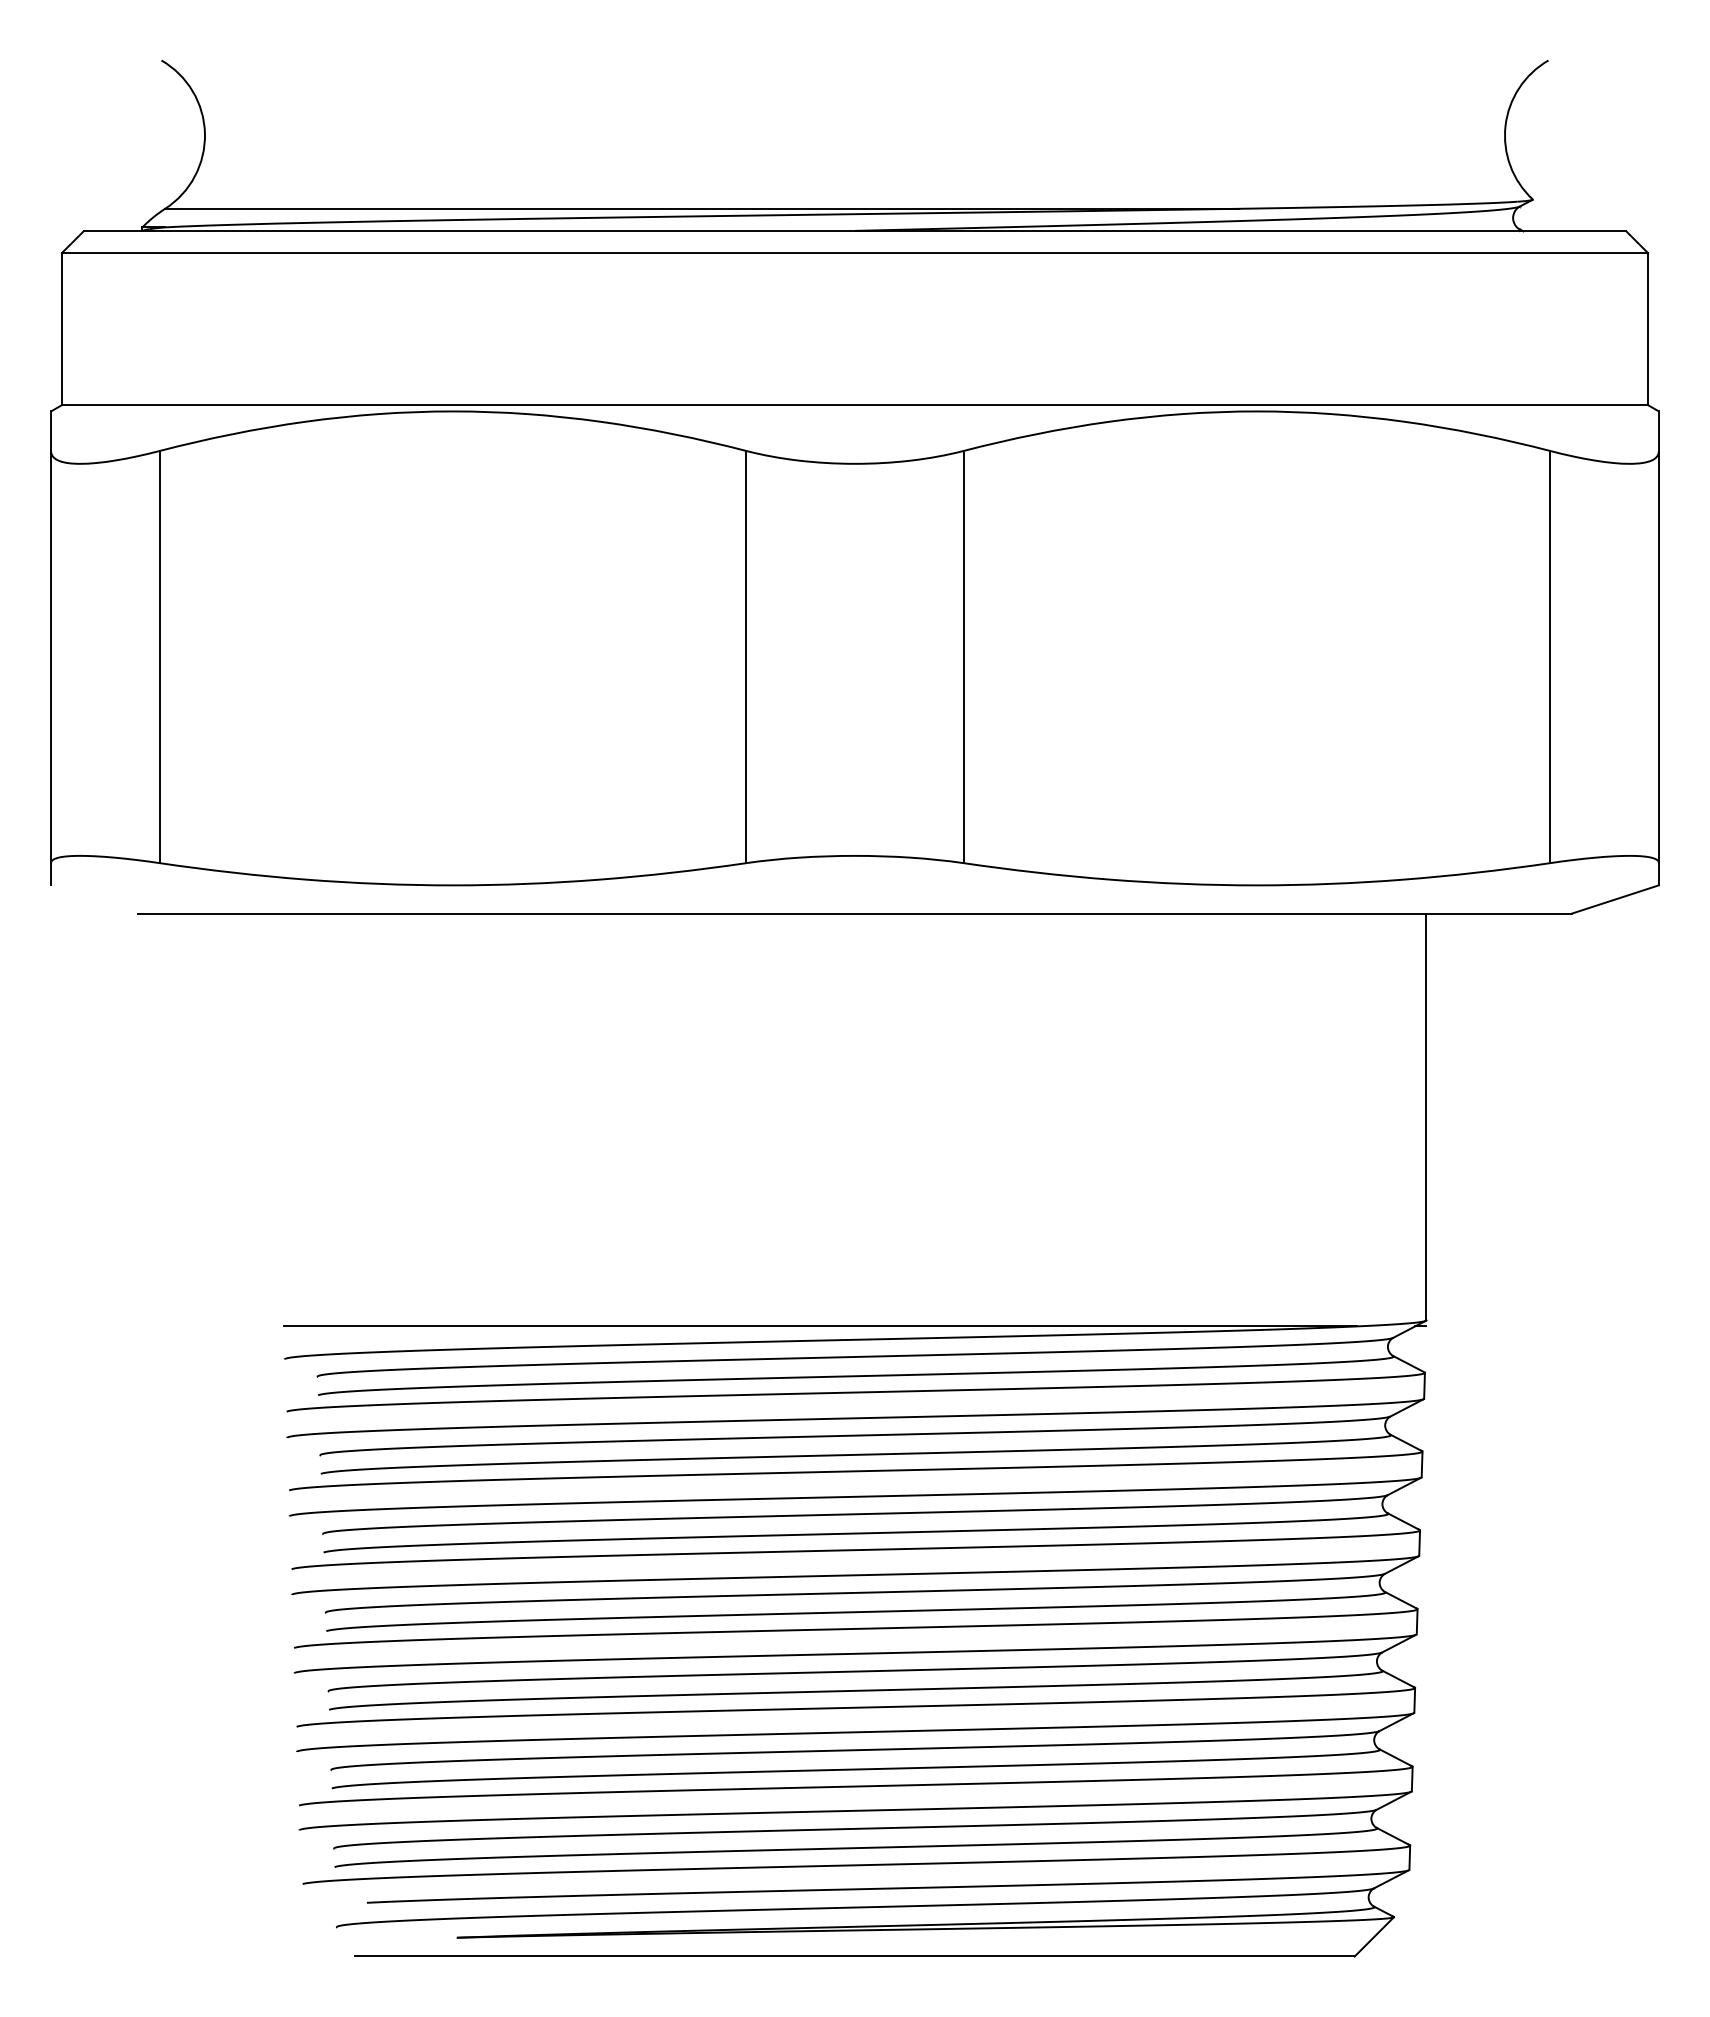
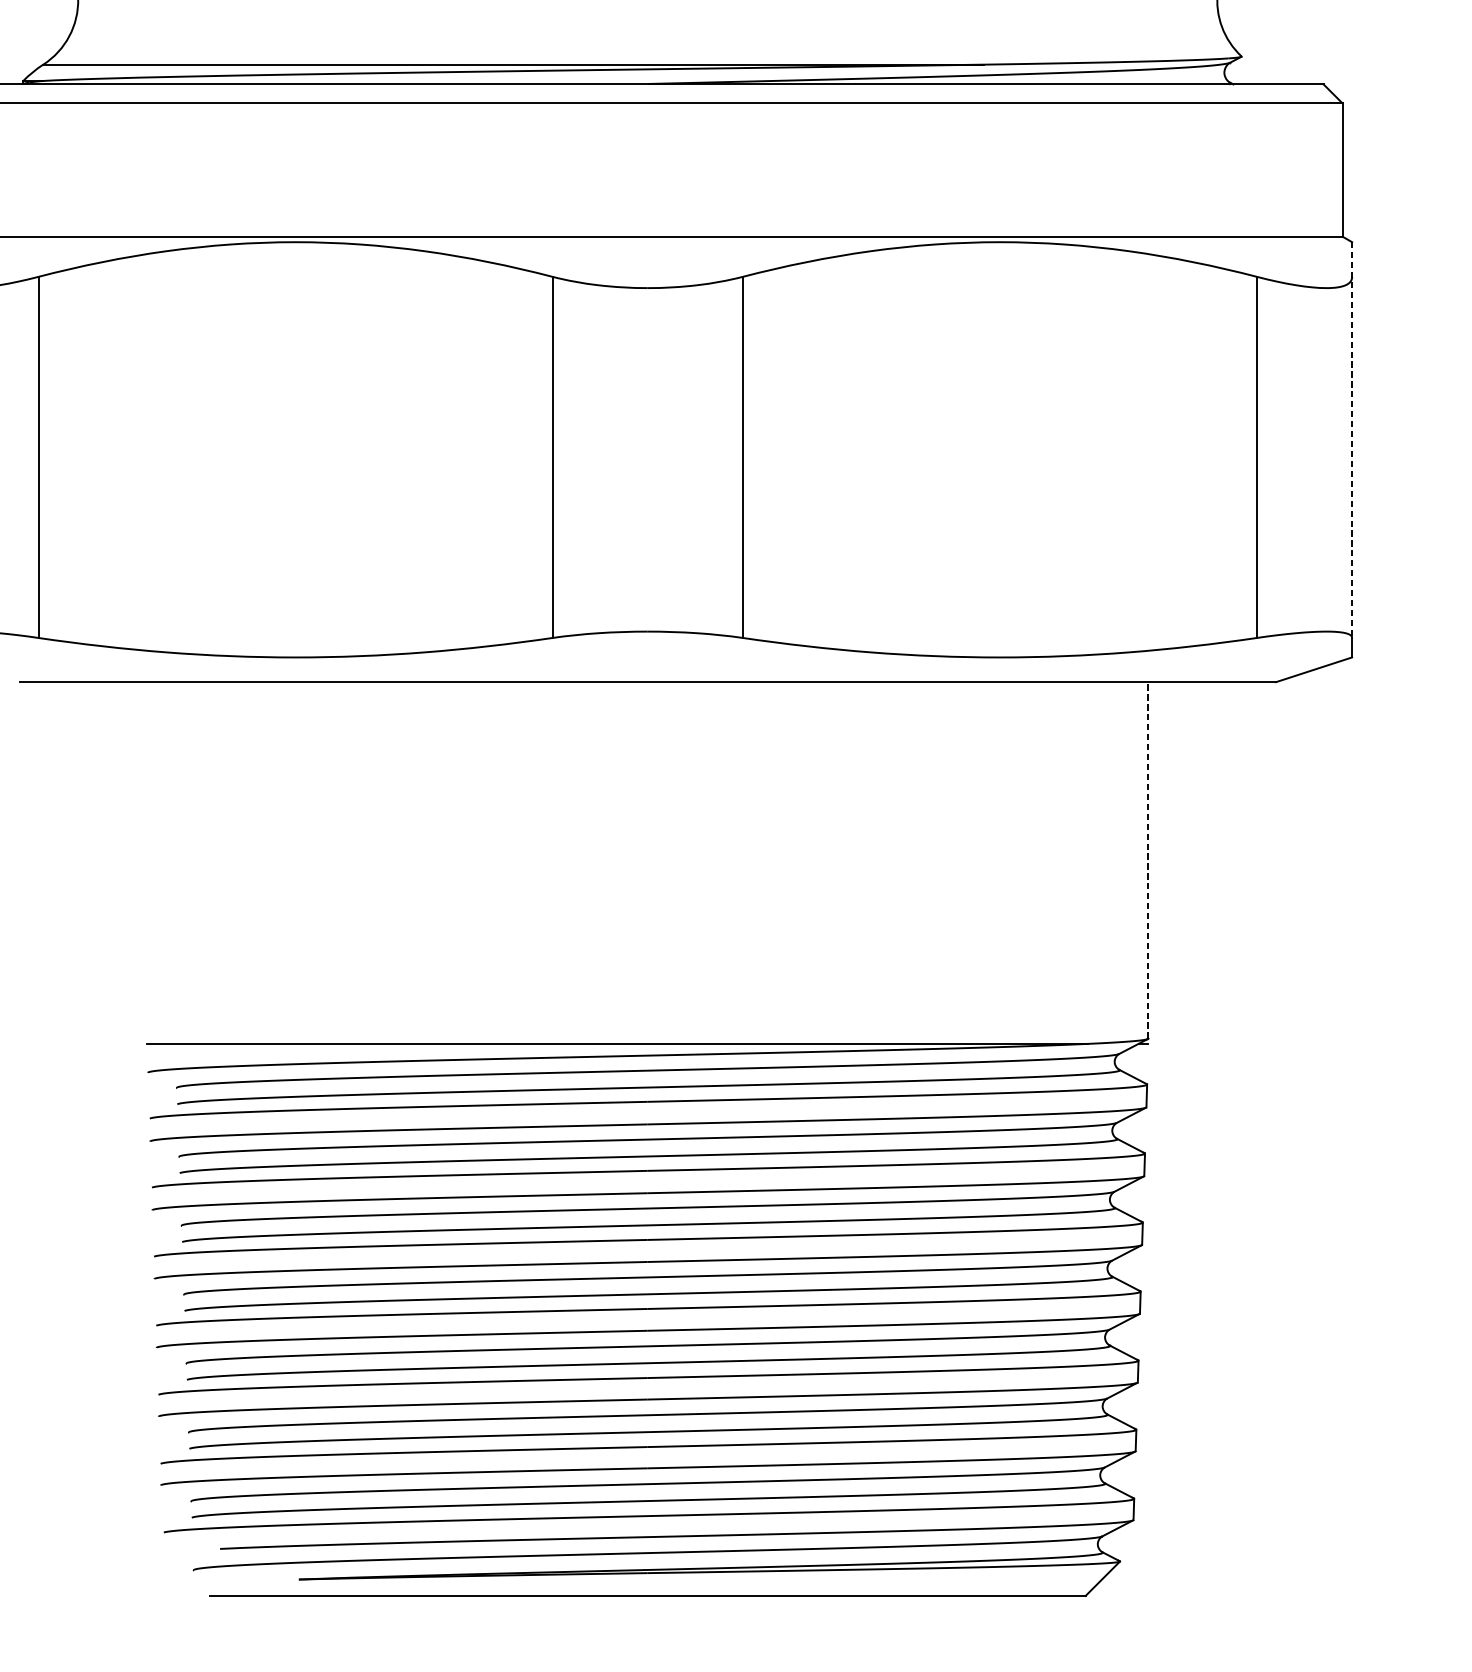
line: (1658, 637) -> (1351, 440), solid -> dashed
line: (1426, 1116) -> (1148, 859), solid -> dashed

